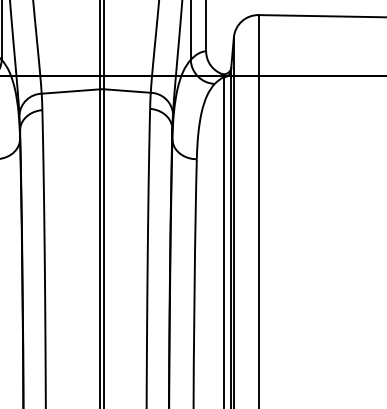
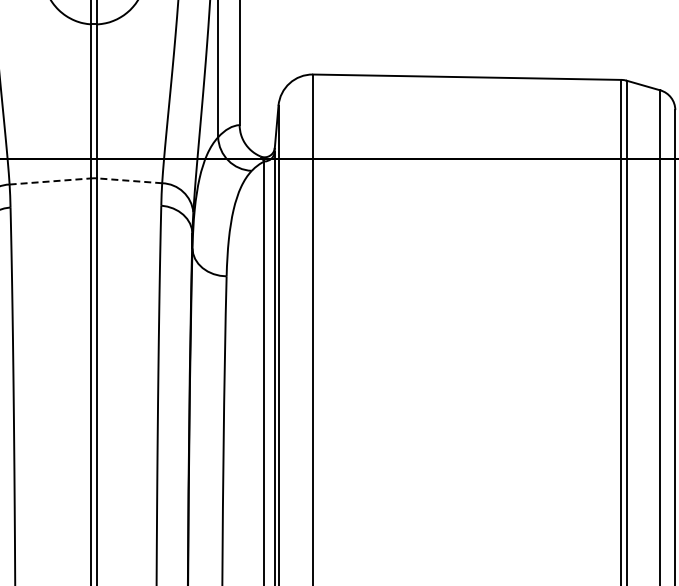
line: (127, 90) -> (129, 180), solid -> dashed
line: (71, 91) -> (51, 181), solid -> dashed

